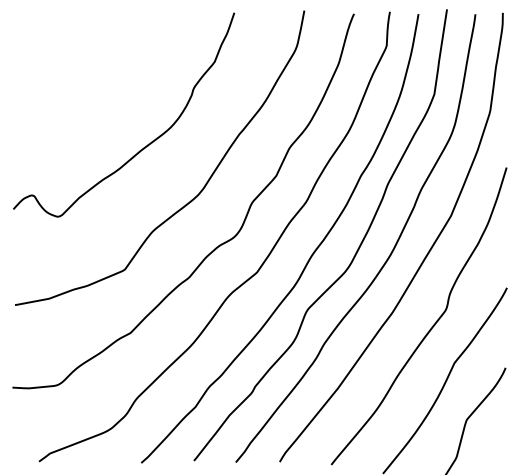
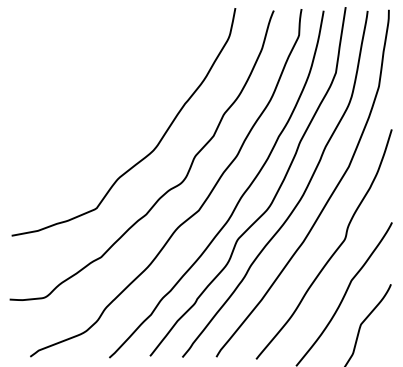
curve: (148, 143) -> (114, 110), removed

